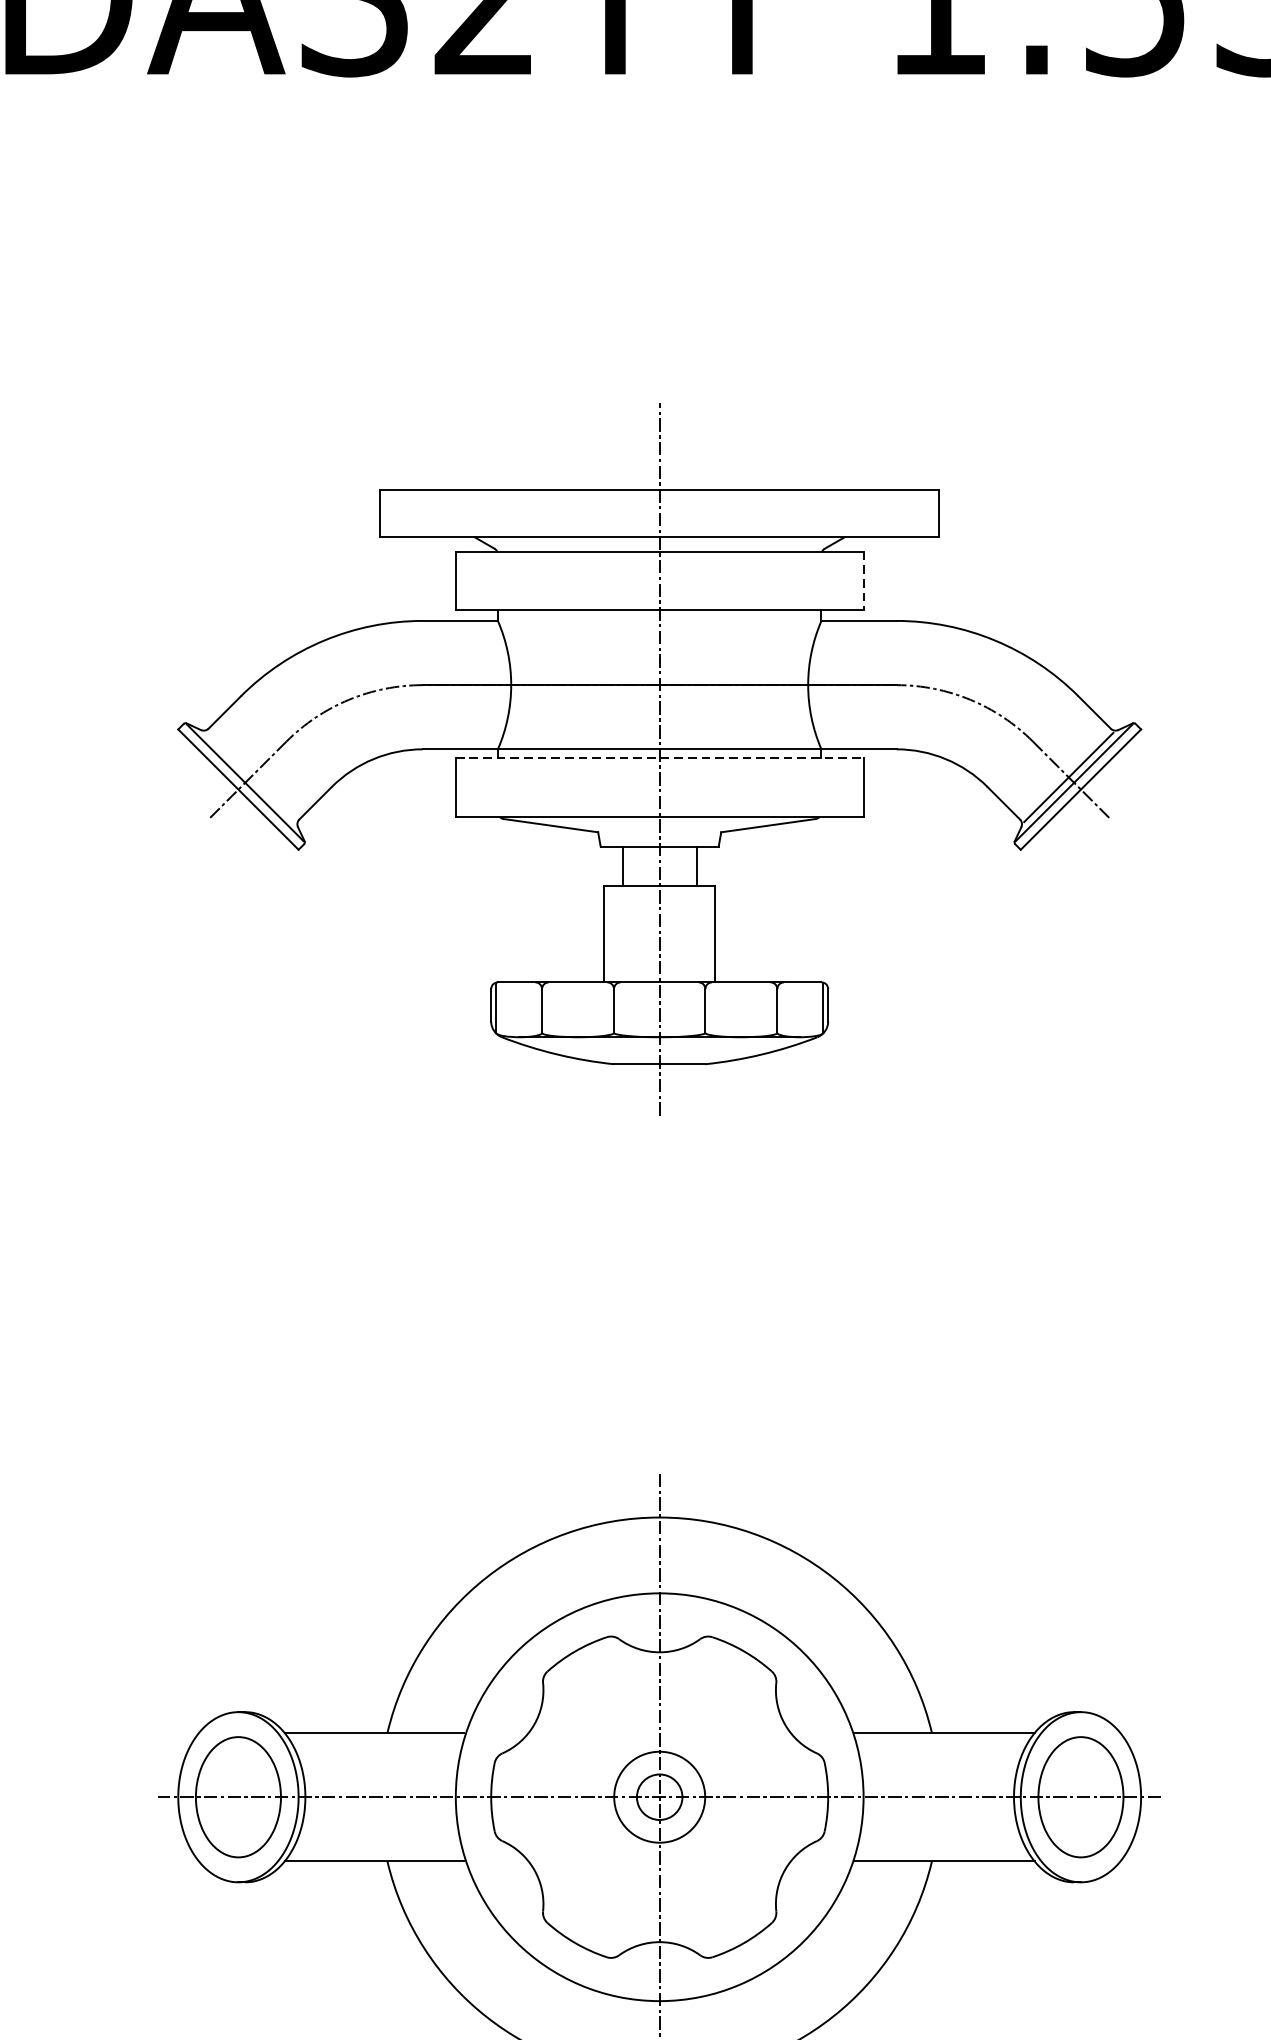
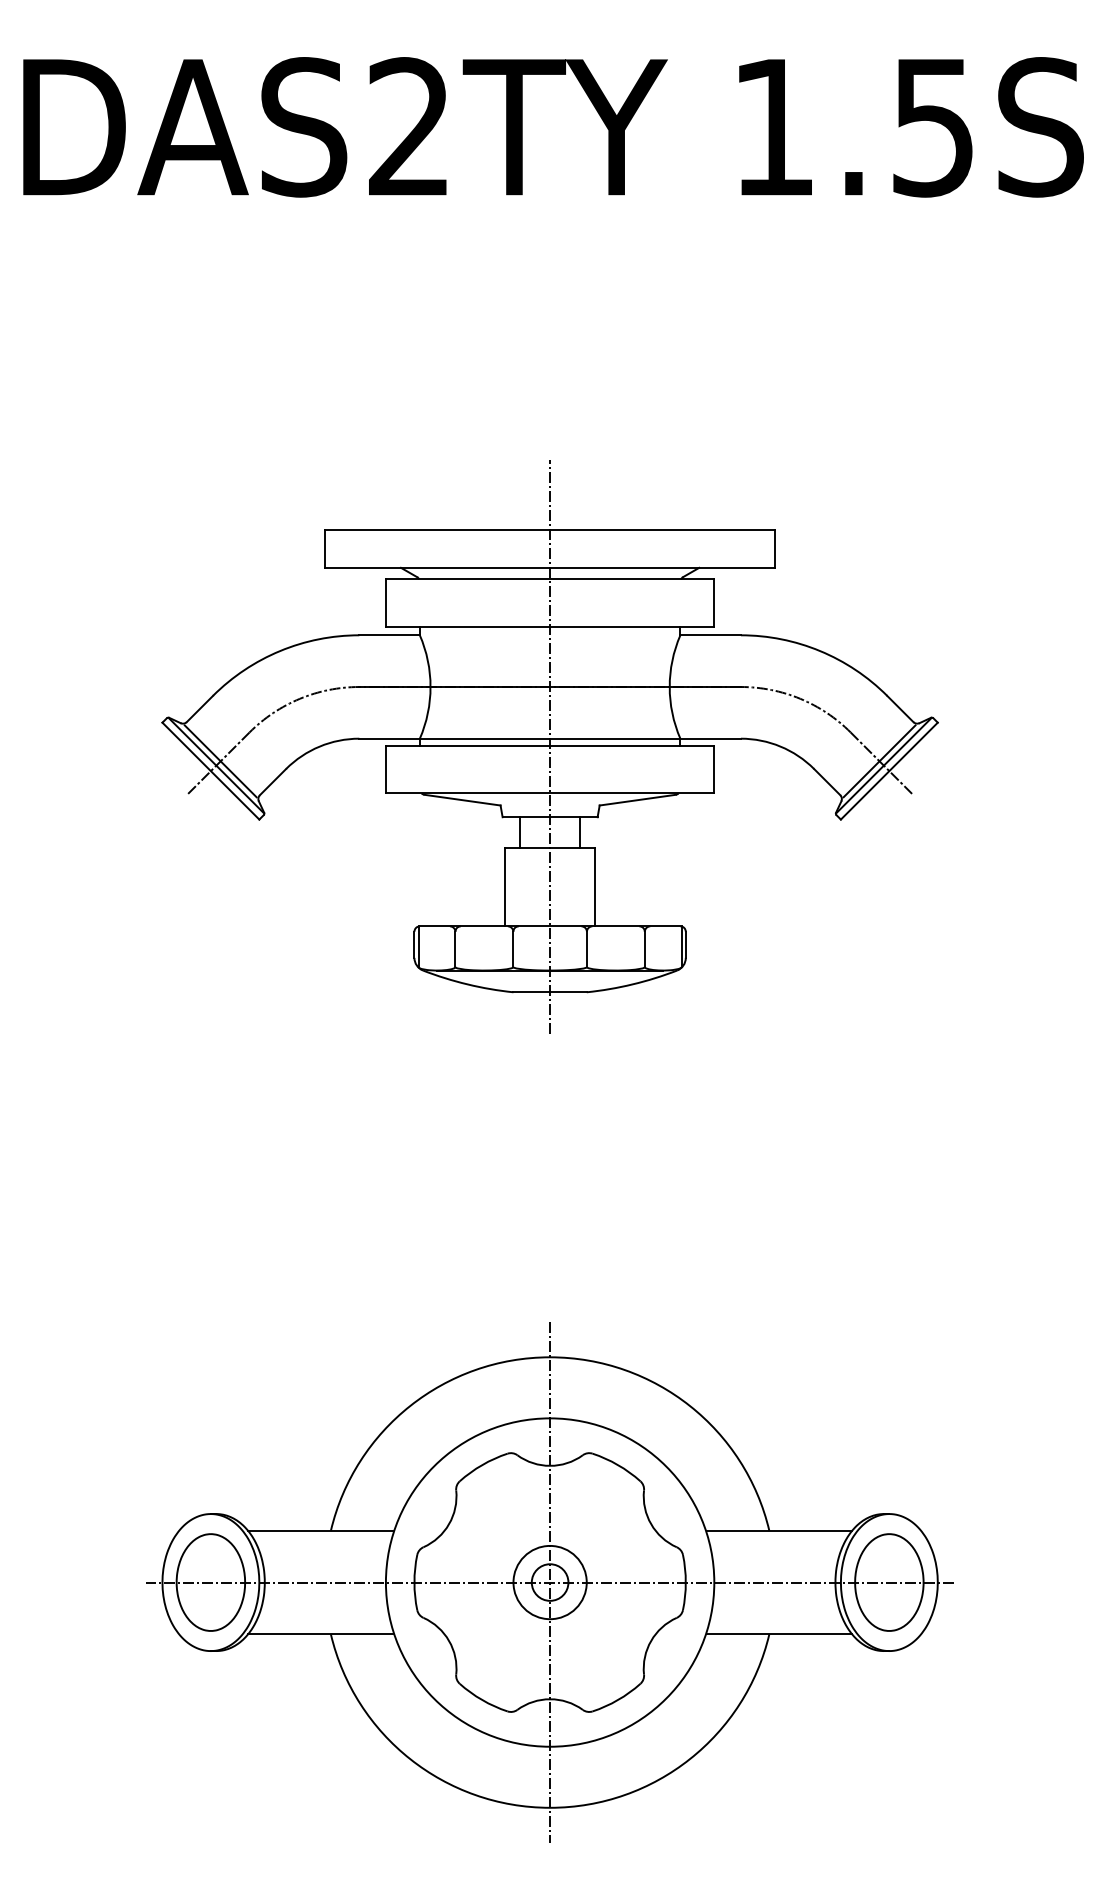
line: (863, 581) -> (714, 603), dashed -> solid
line: (660, 759) -> (550, 746), dashed -> solid
line: (250, 777) -> (220, 761), added

